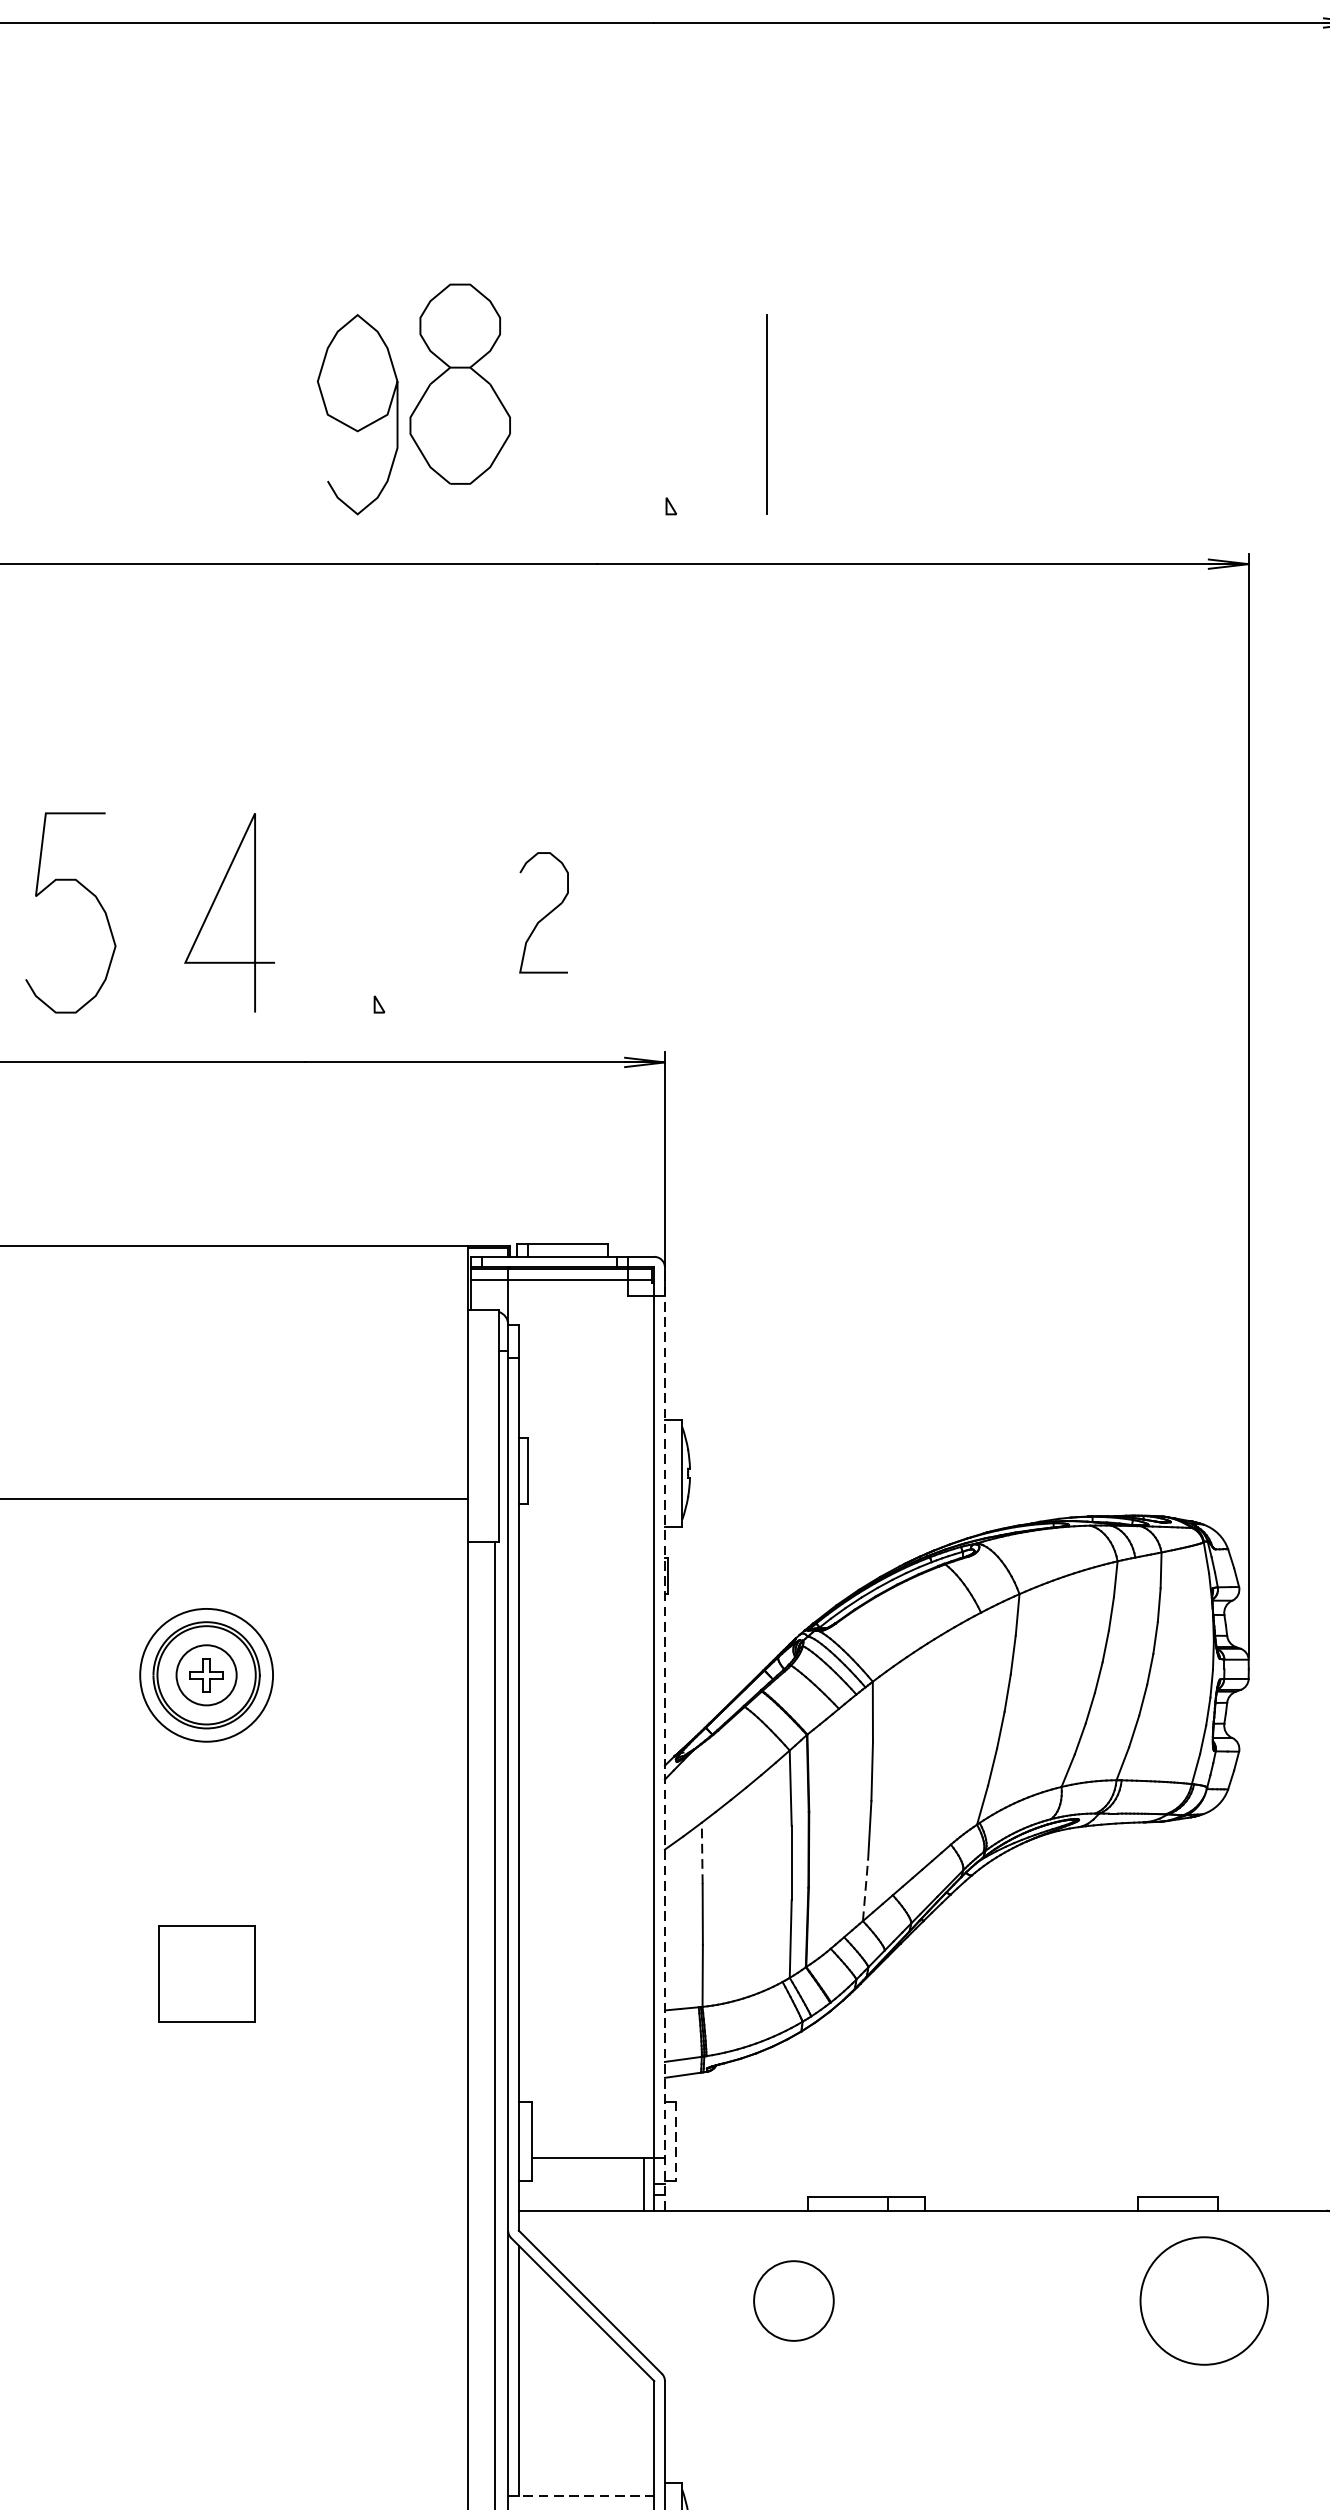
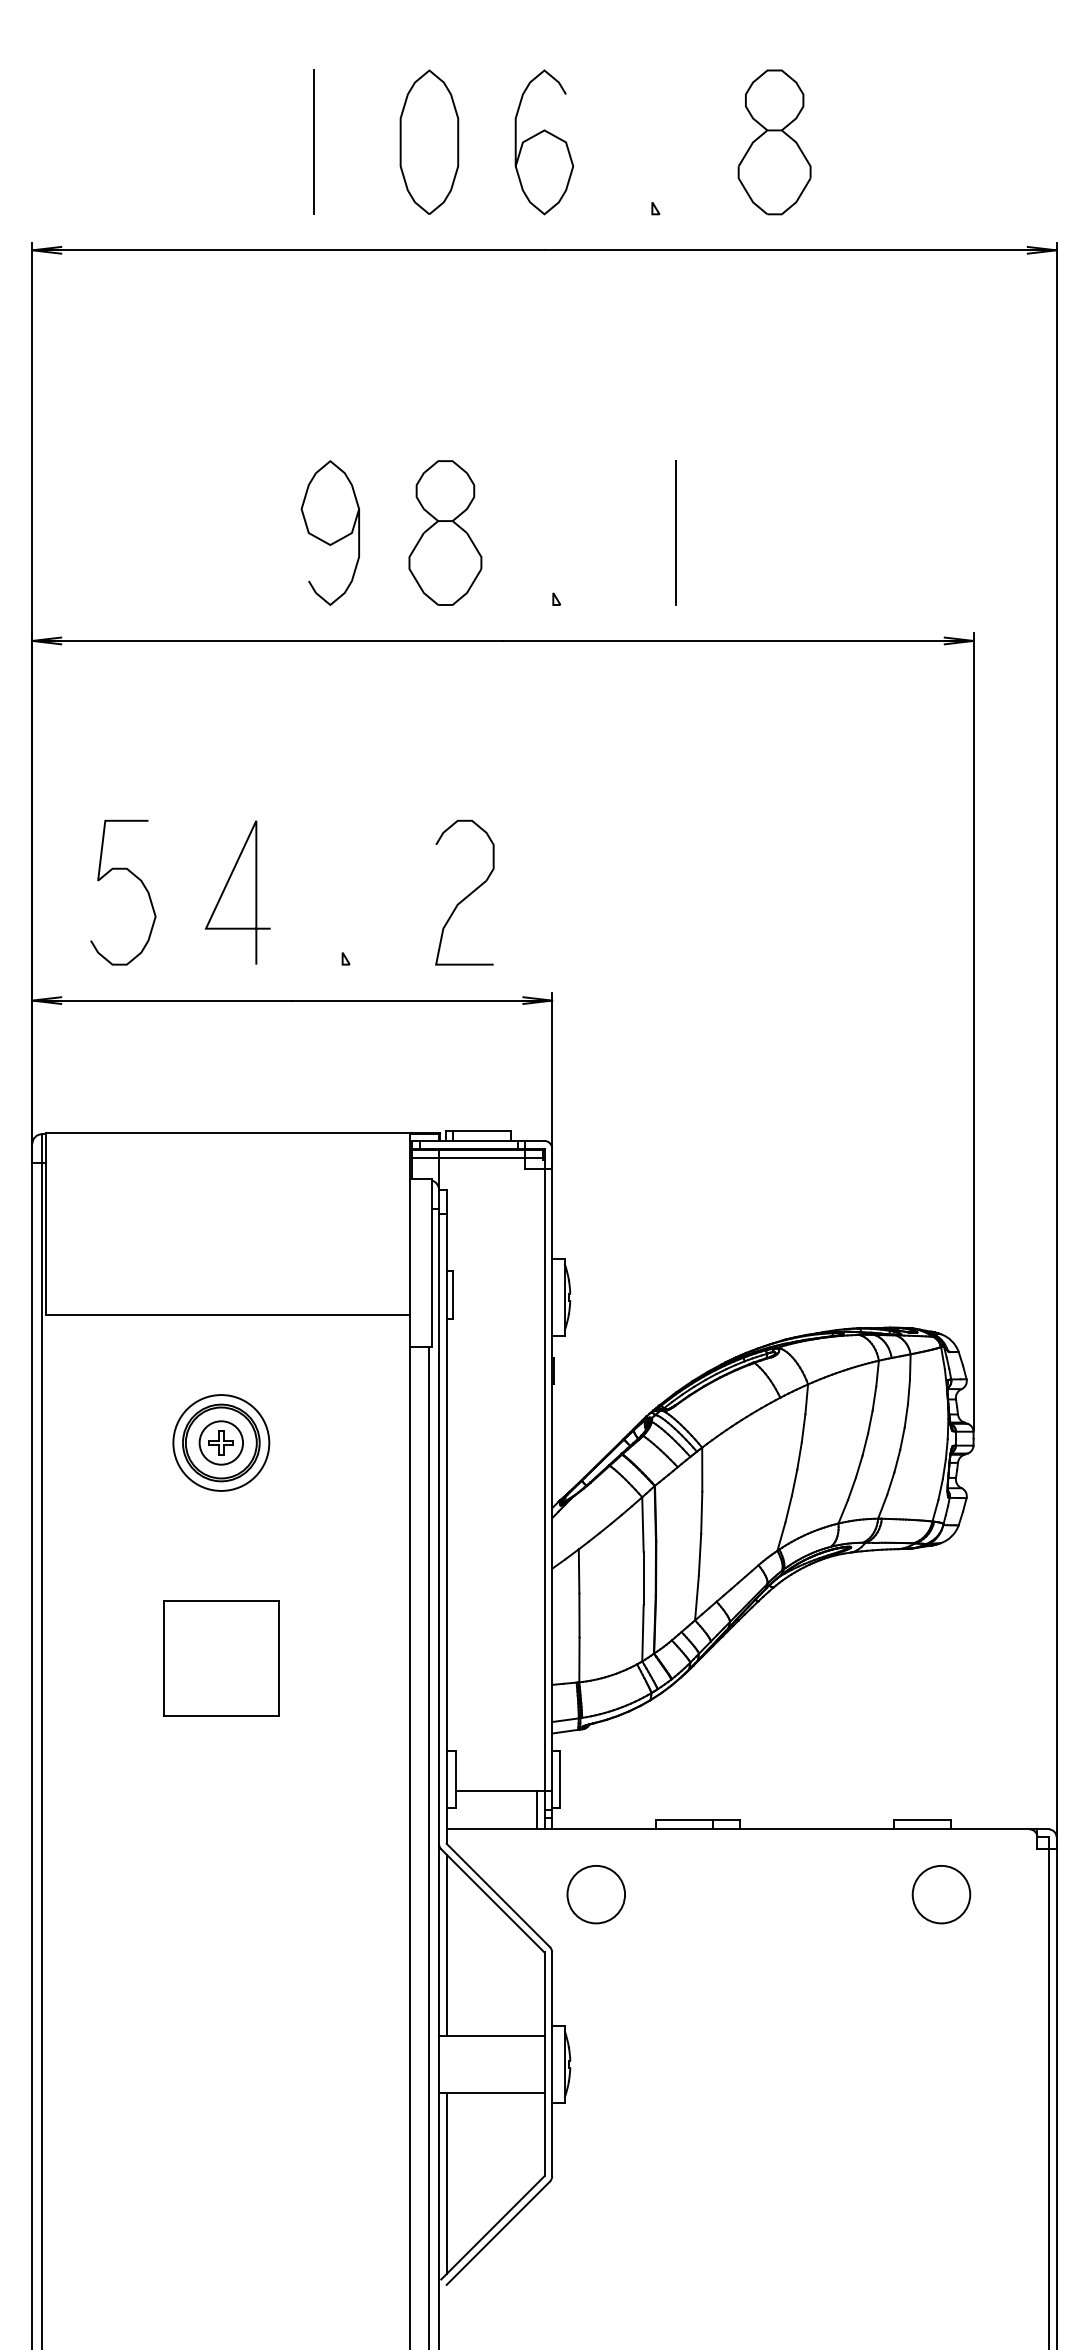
part: (460, 383) -> (445, 532), moved
line: (766, 413) -> (675, 532), moved
part: (543, 912) -> (464, 892), size x1.67
line: (665, 1738) -> (552, 1488), dashed -> solid
line: (702, 1853) -> (579, 1571), dashed -> solid
line: (866, 1889) -> (697, 1597), dashed -> solid
part: (206, 1973) -> (221, 1658), size x1.67
line: (675, 2141) -> (559, 1779), dashed -> solid
circle: (792, 2300) -> (595, 1894), moved
circle: (1204, 2300) -> (941, 1894), size x0.62
line: (580, 2496) -> (491, 2035), dashed -> solid

